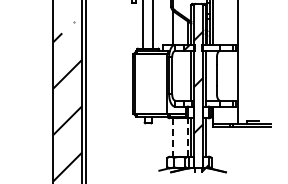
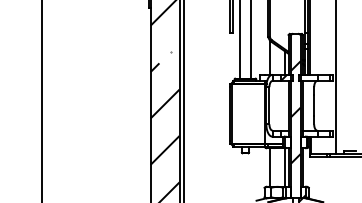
line: (187, 136) -> (284, 166), dashed -> solid
line: (173, 137) -> (270, 167), dashed -> solid

